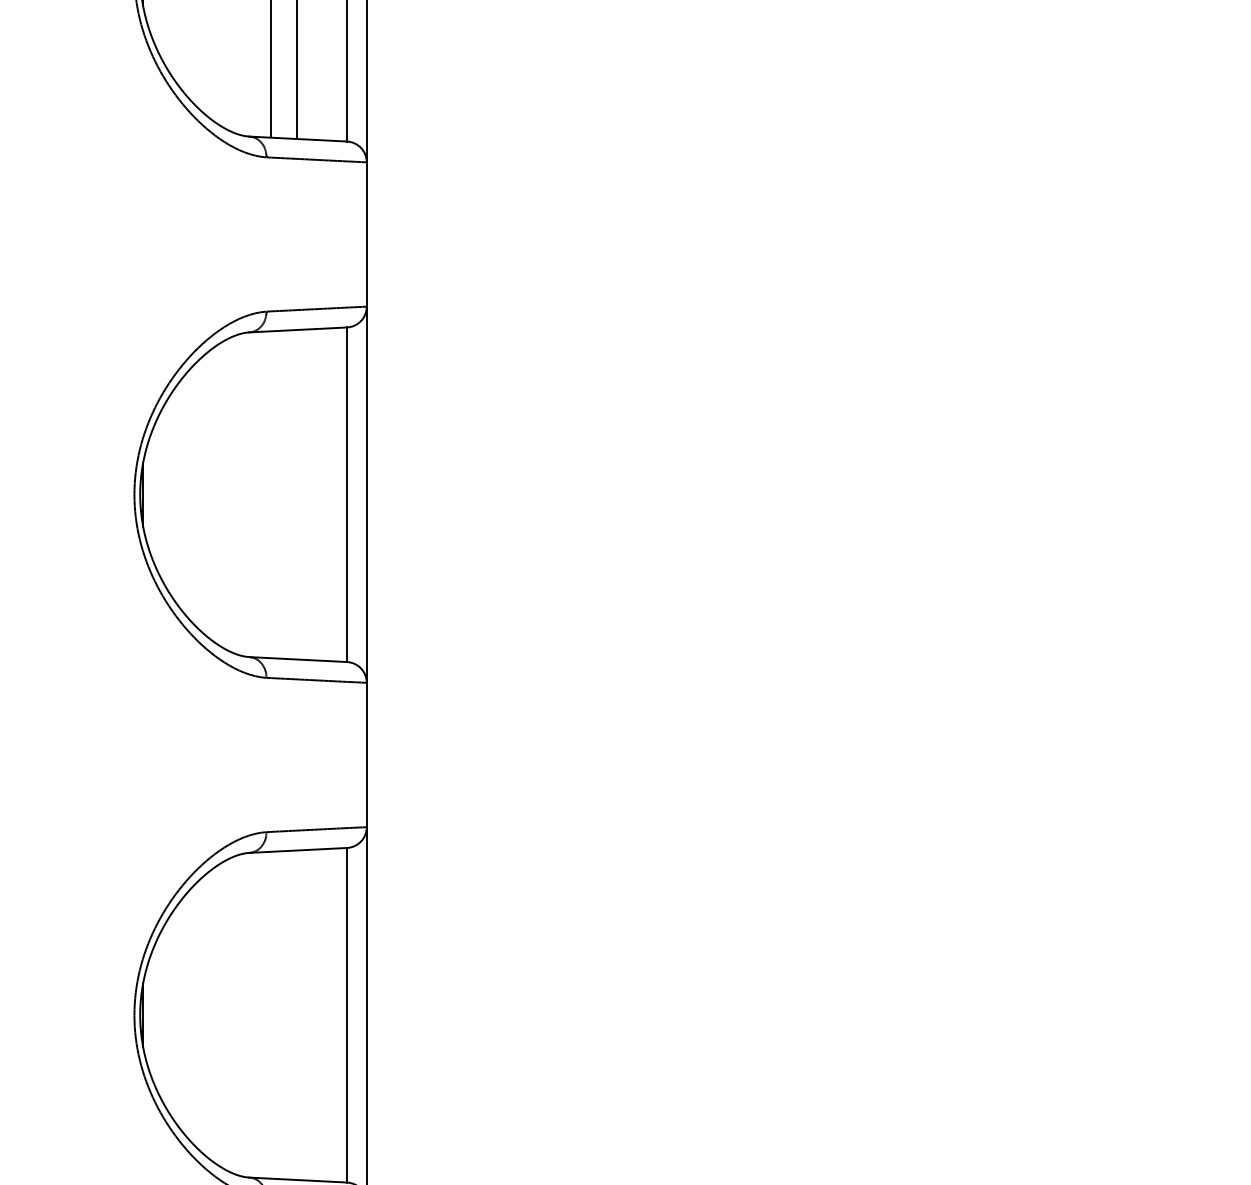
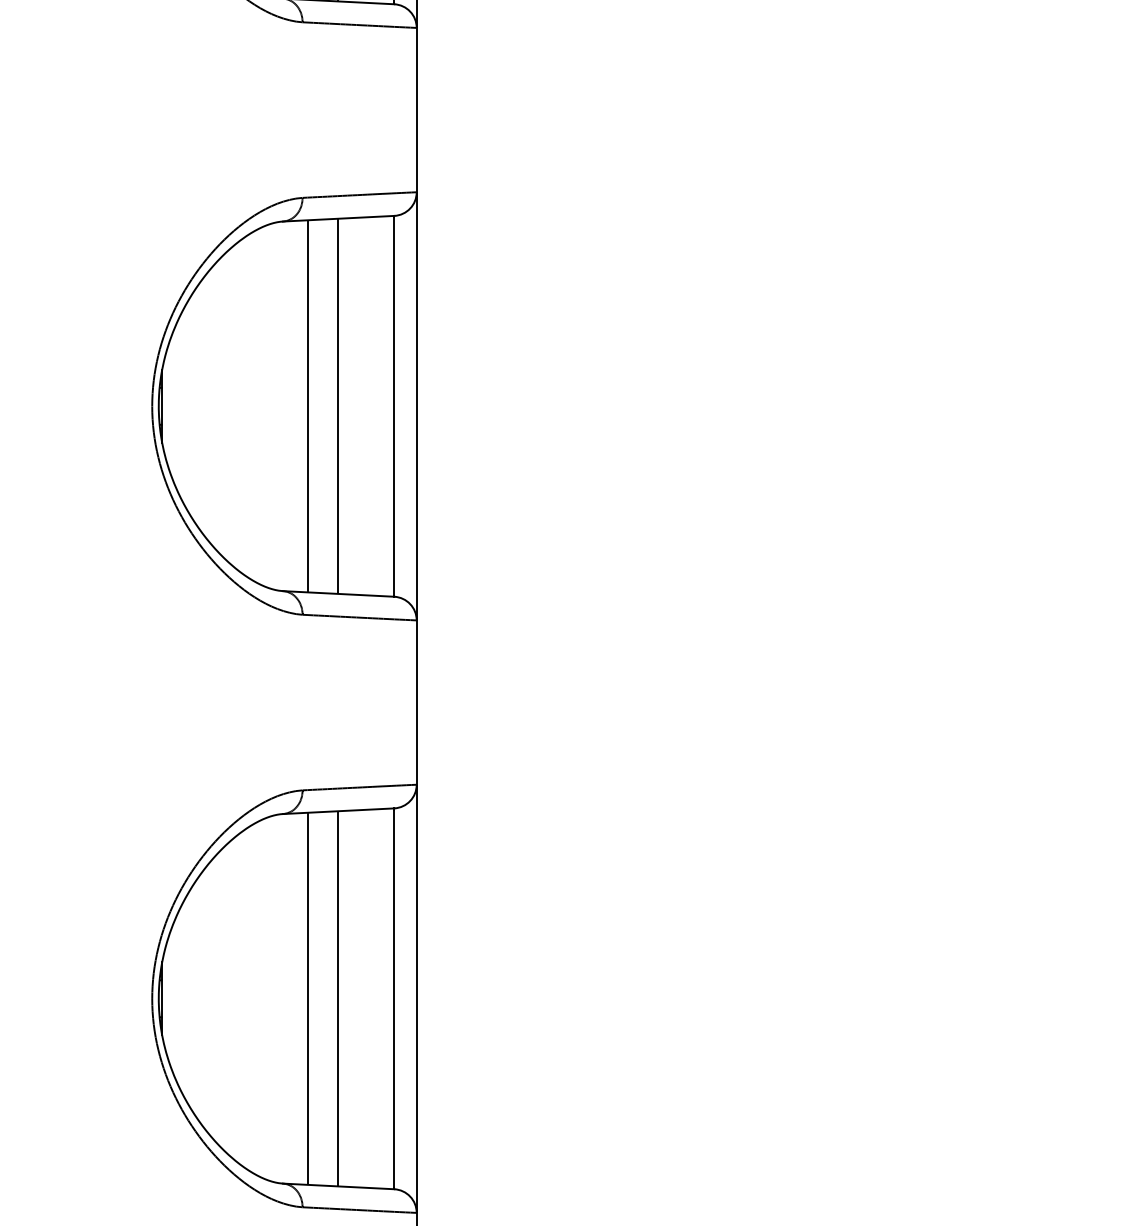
line: (271, 494) -> (308, 406), added
line: (297, 494) -> (337, 406), added
line: (271, 1015) -> (308, 999), added
line: (297, 1015) -> (337, 999), added

